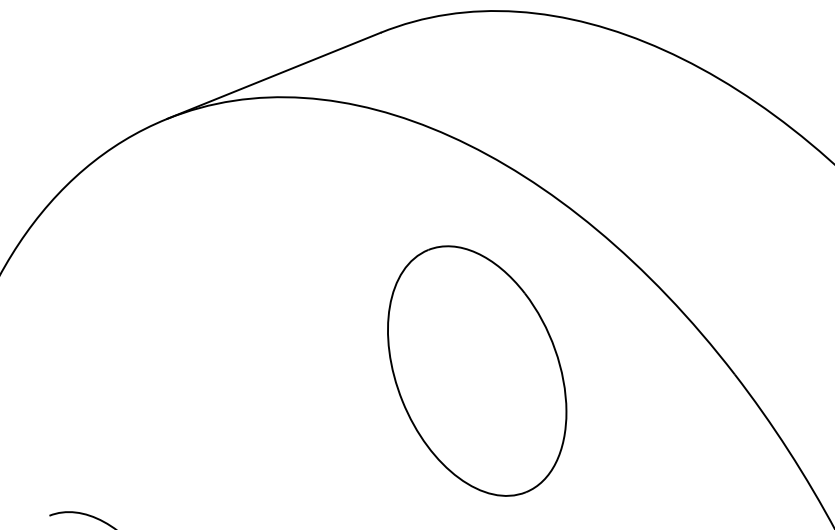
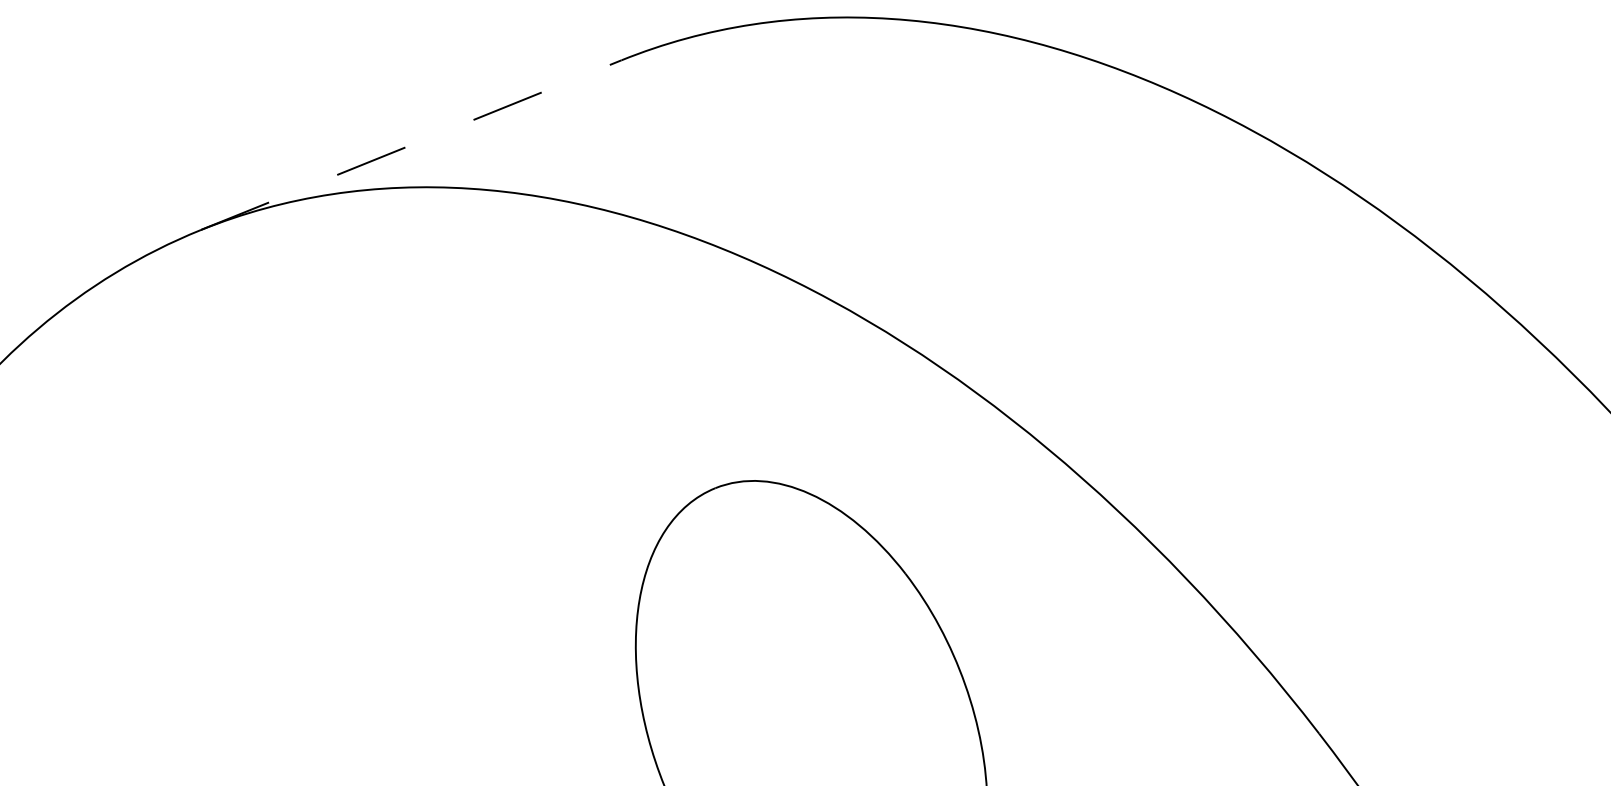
line: (274, 75) -> (412, 144), solid -> dashed

